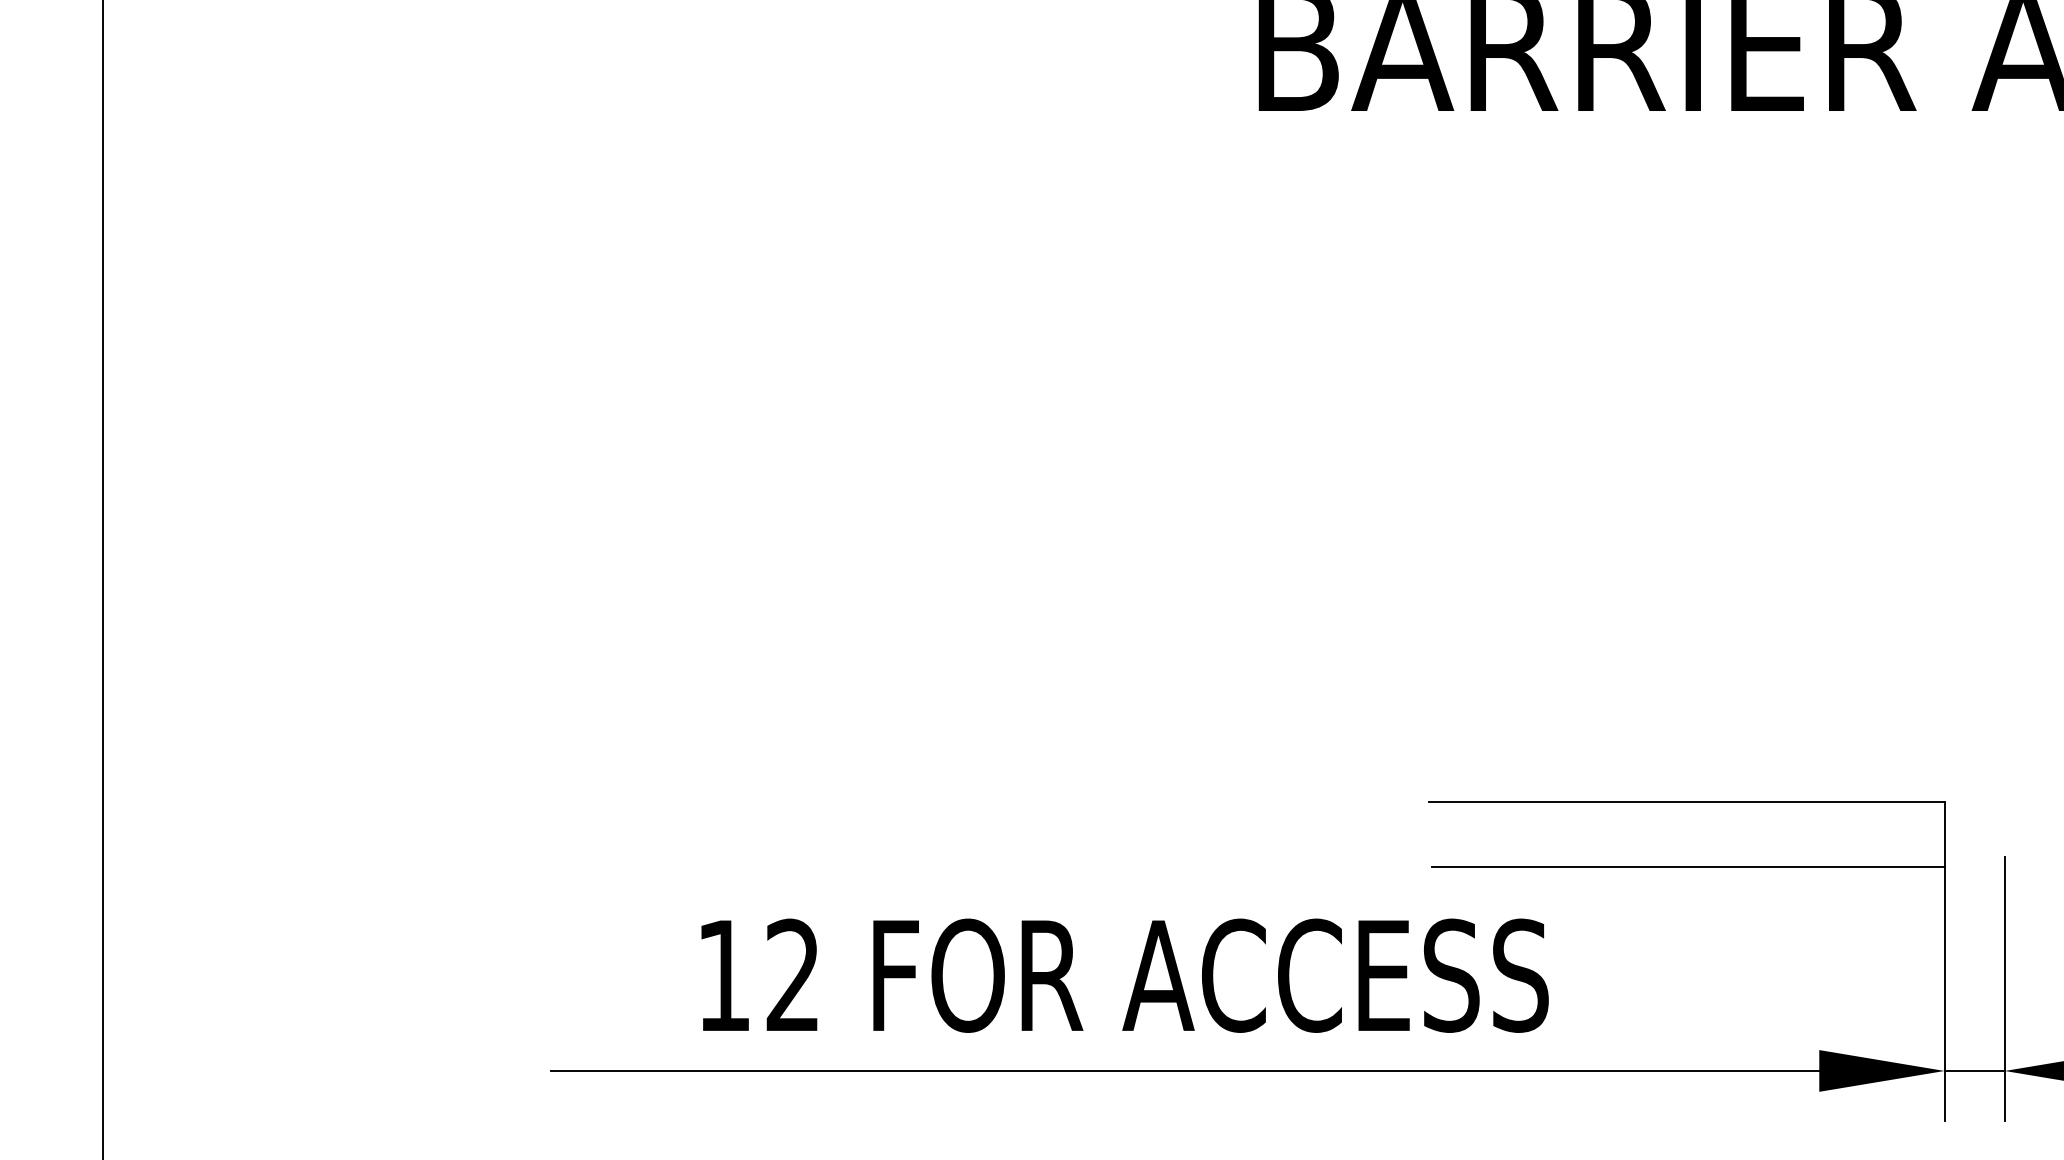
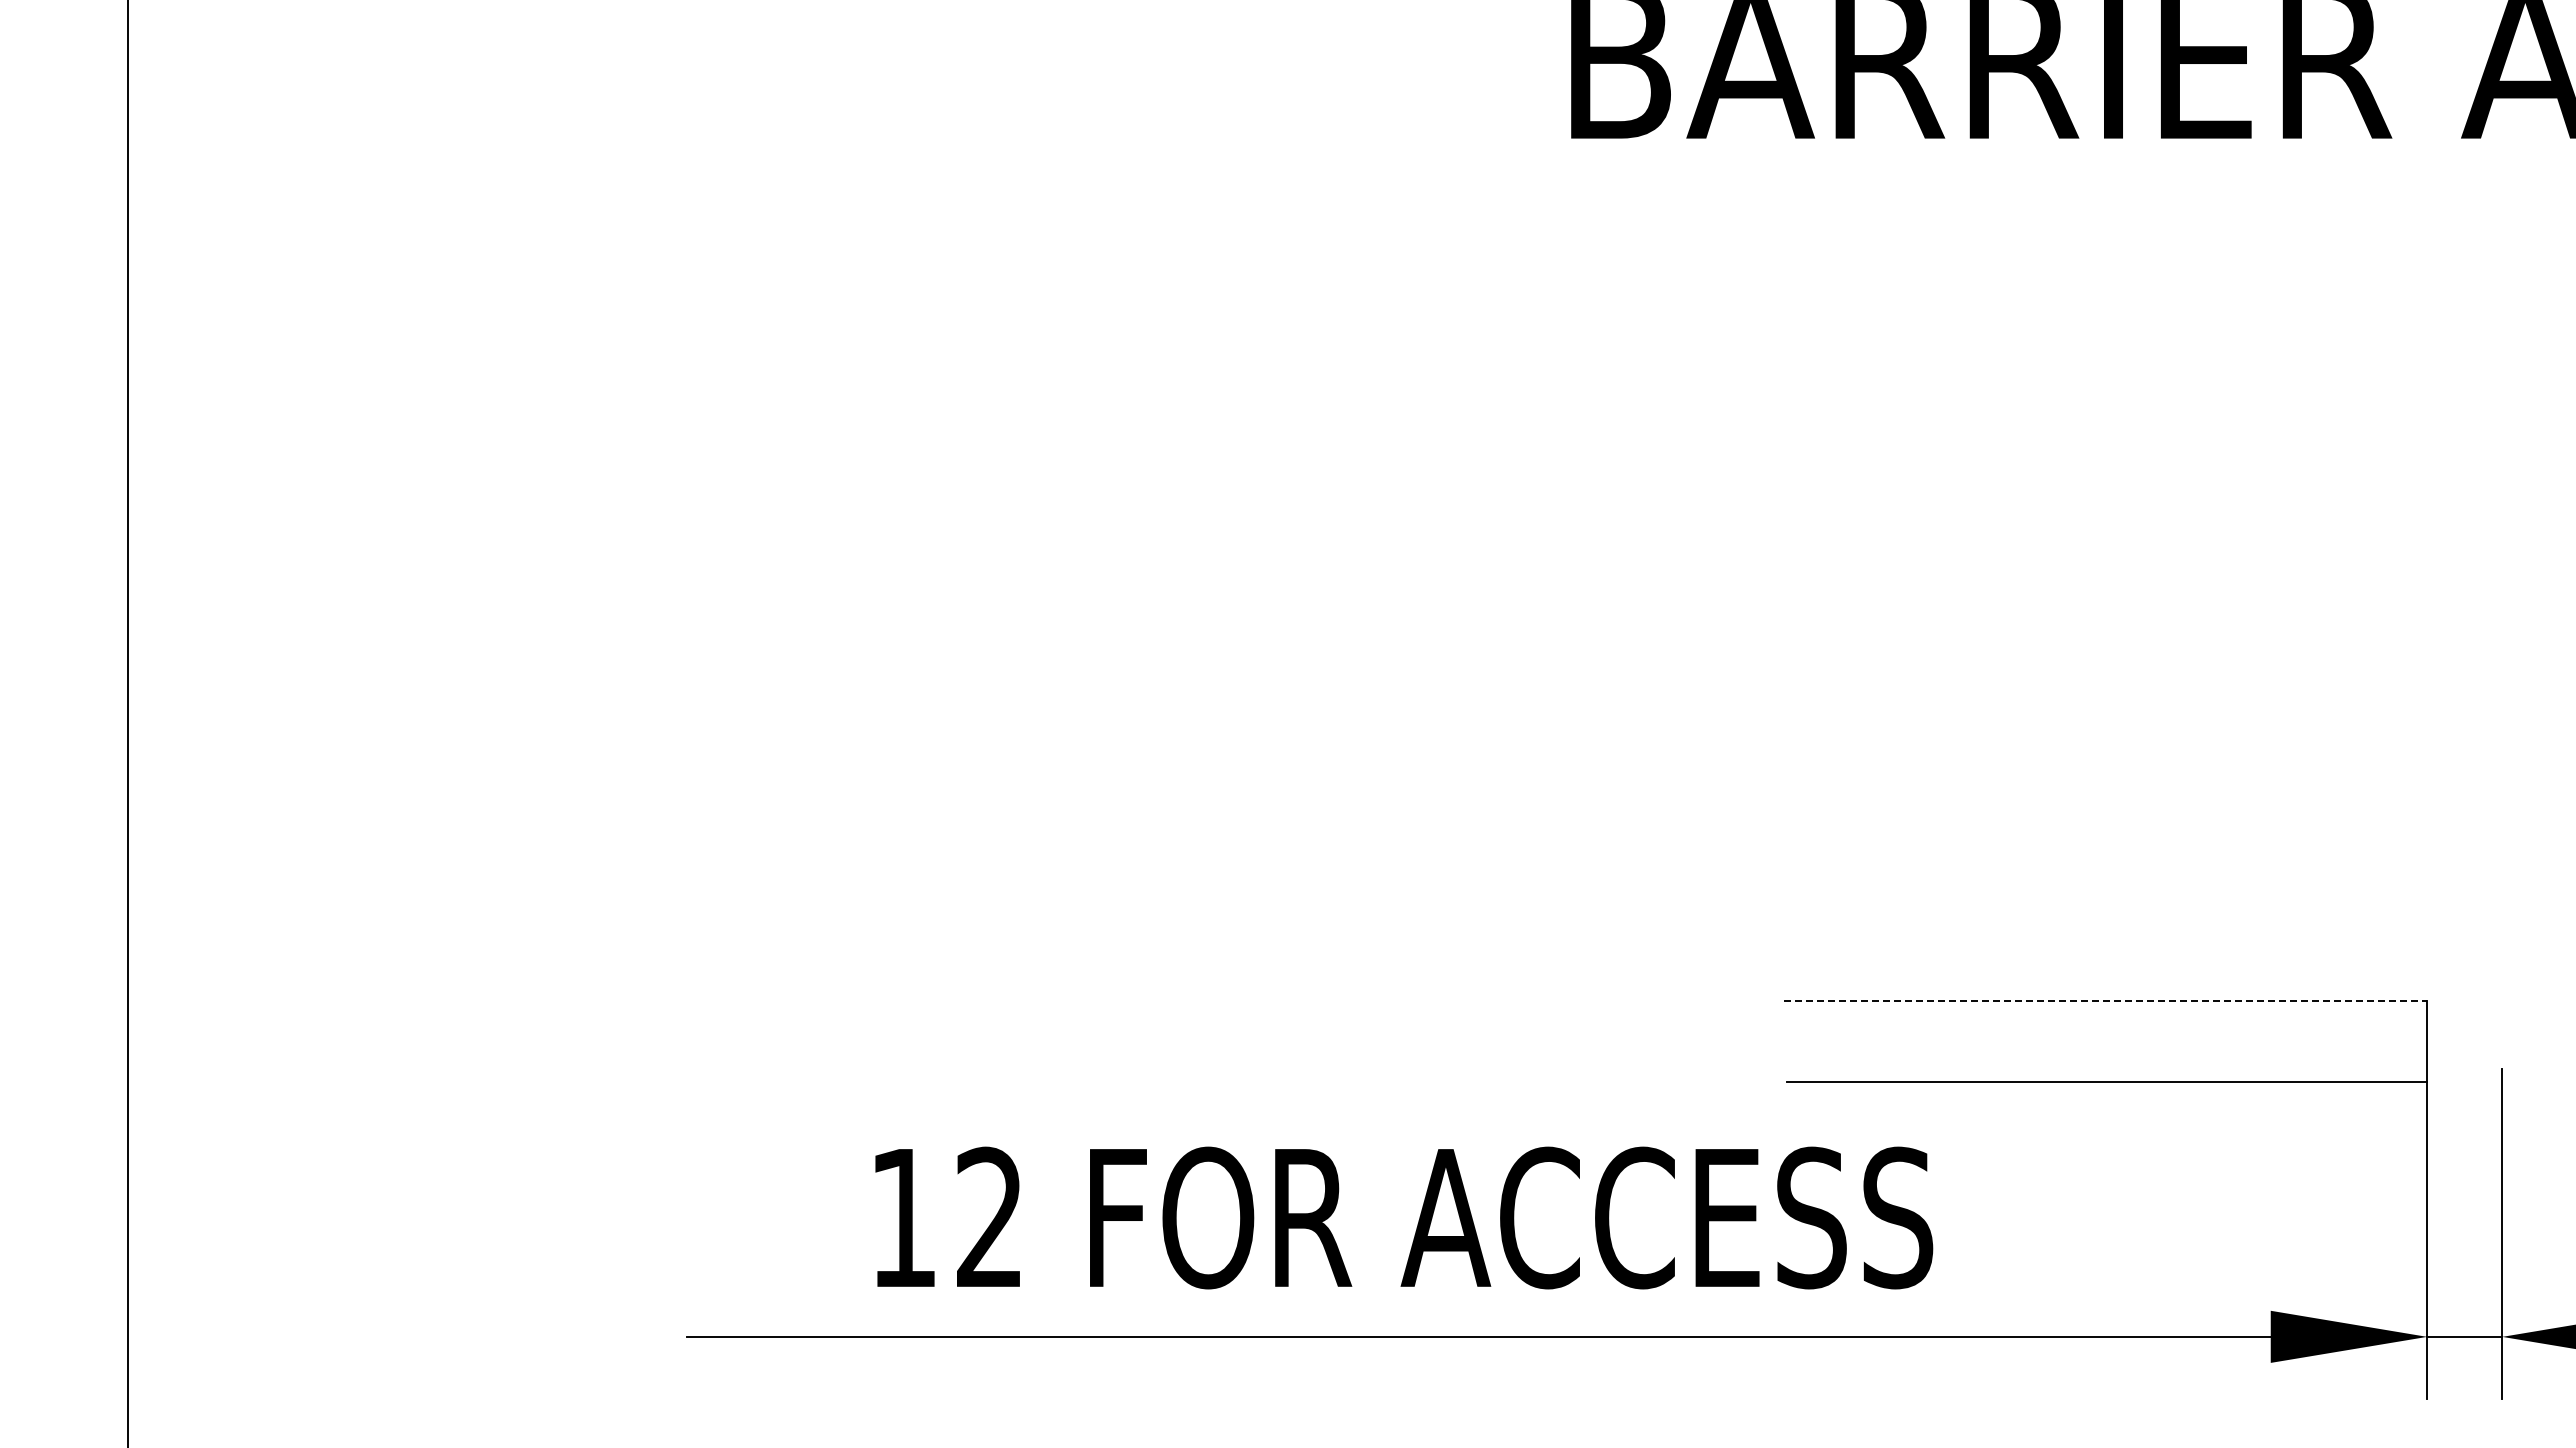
line: (1686, 801) -> (2105, 1000), solid -> dashed

